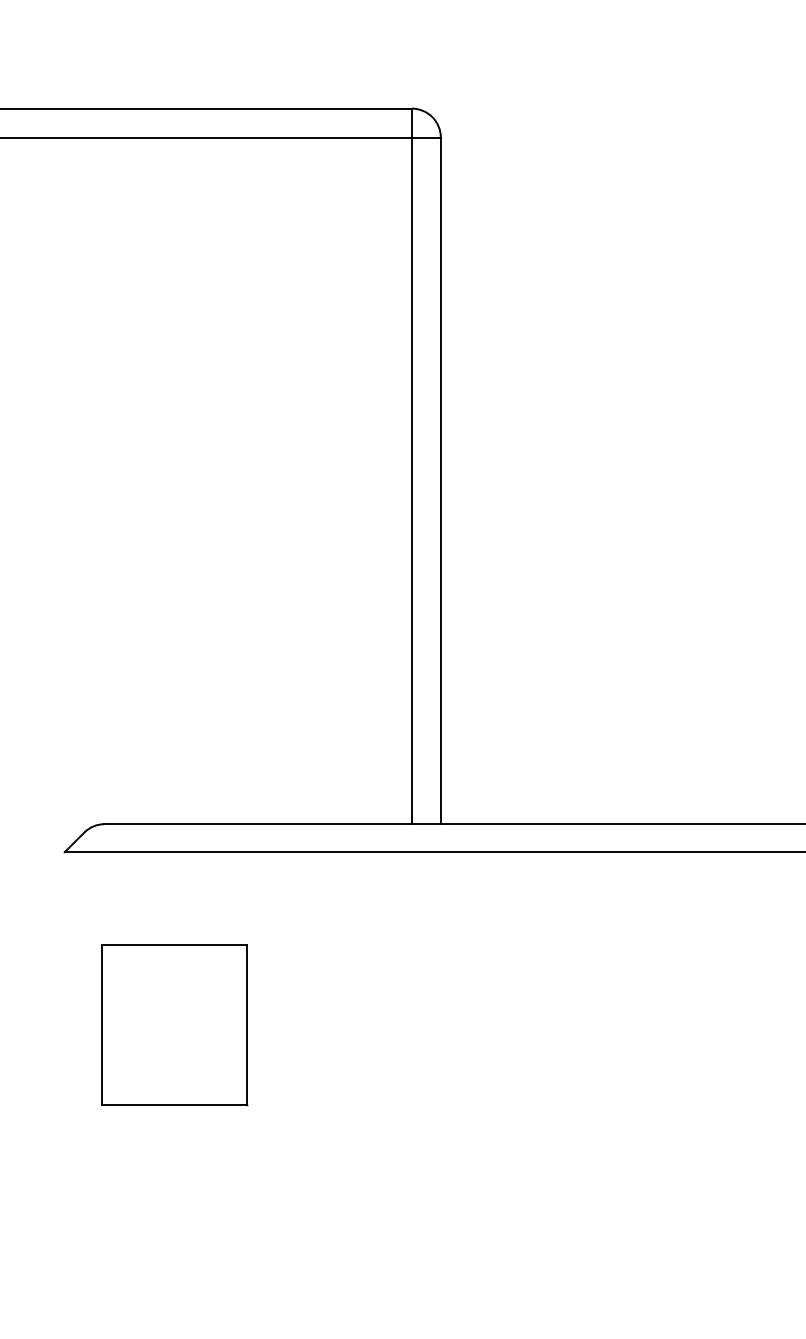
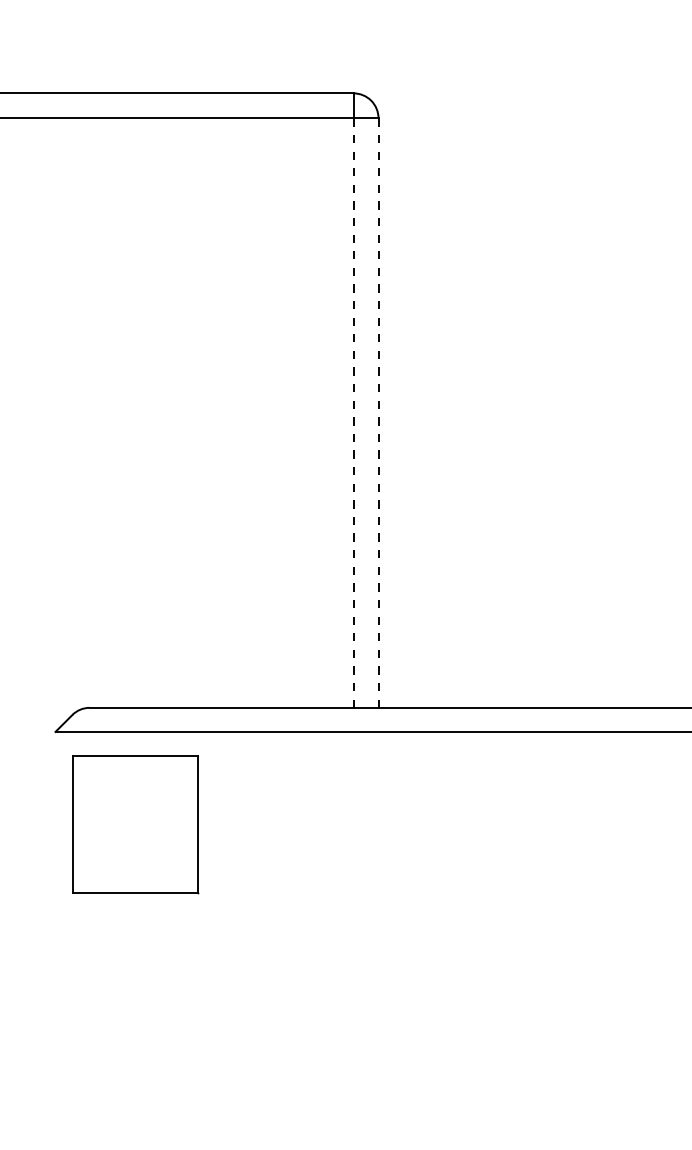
line: (440, 480) -> (378, 412), solid -> dashed
line: (411, 481) -> (353, 413), solid -> dashed
part: (174, 1025) -> (135, 824), moved

